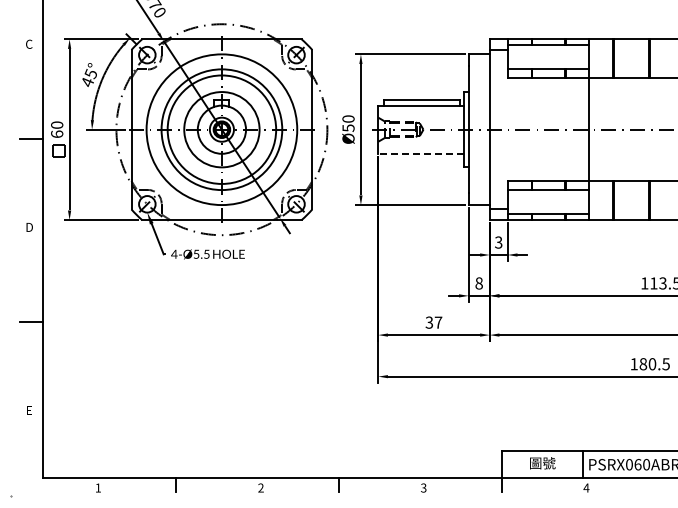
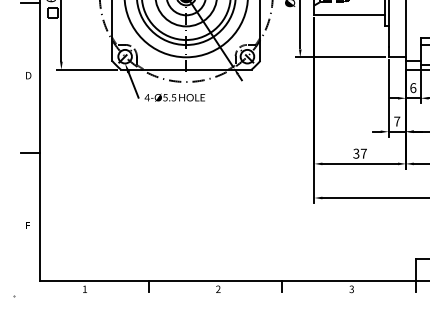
line: (421, 153) -> (349, 15), dashed -> solid
text: (498, 242) -> (413, 88), 3 -> 6
text: (478, 283) -> (396, 121), 8 -> 7

